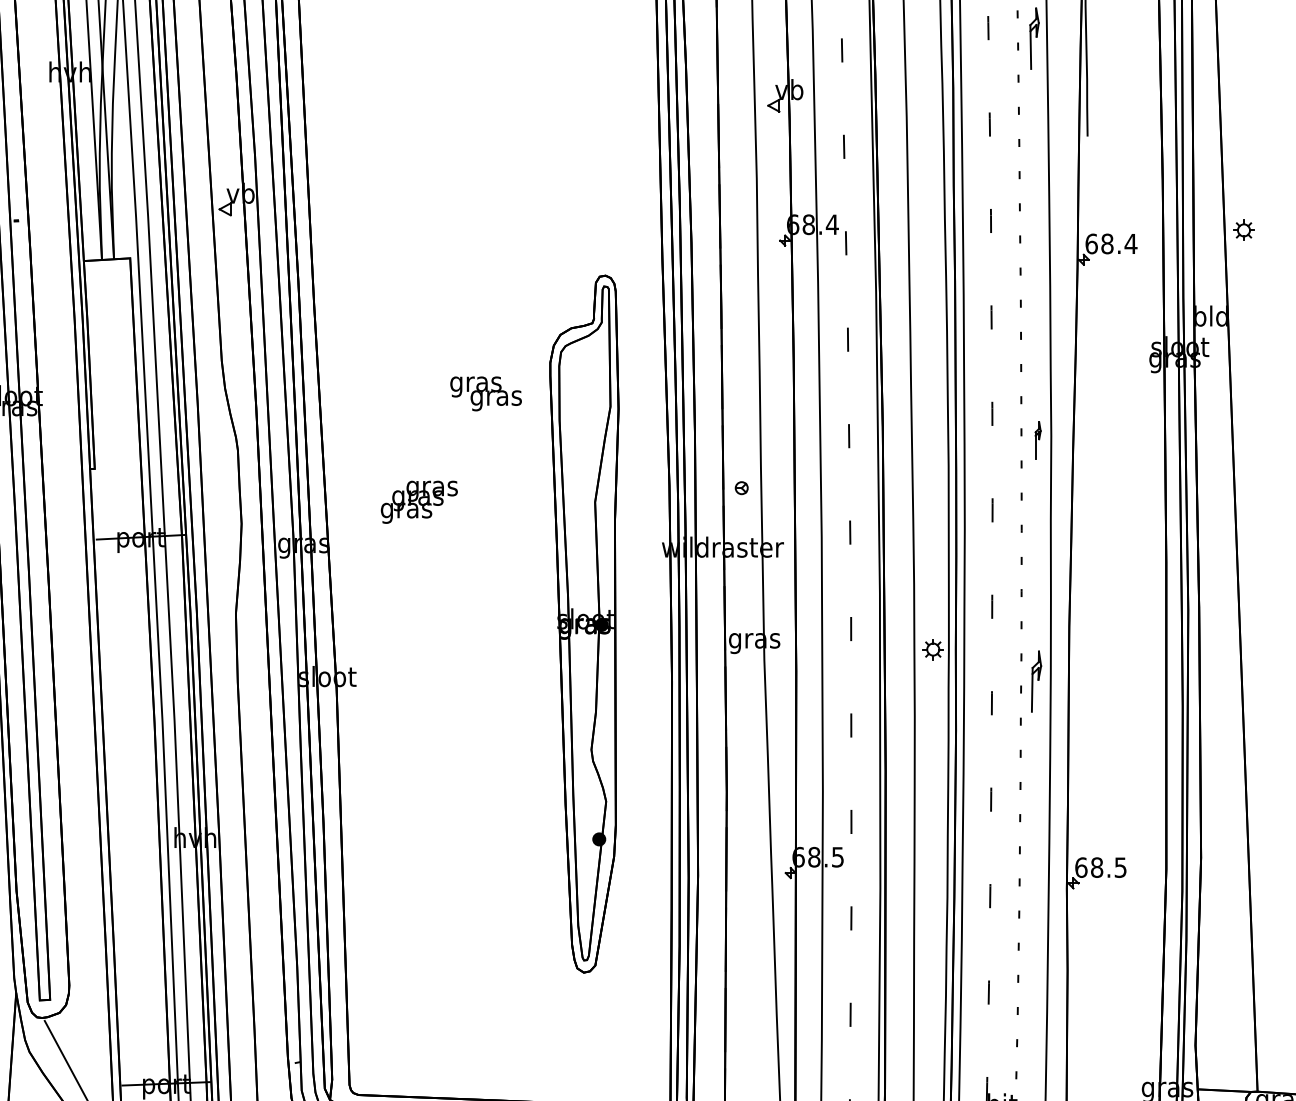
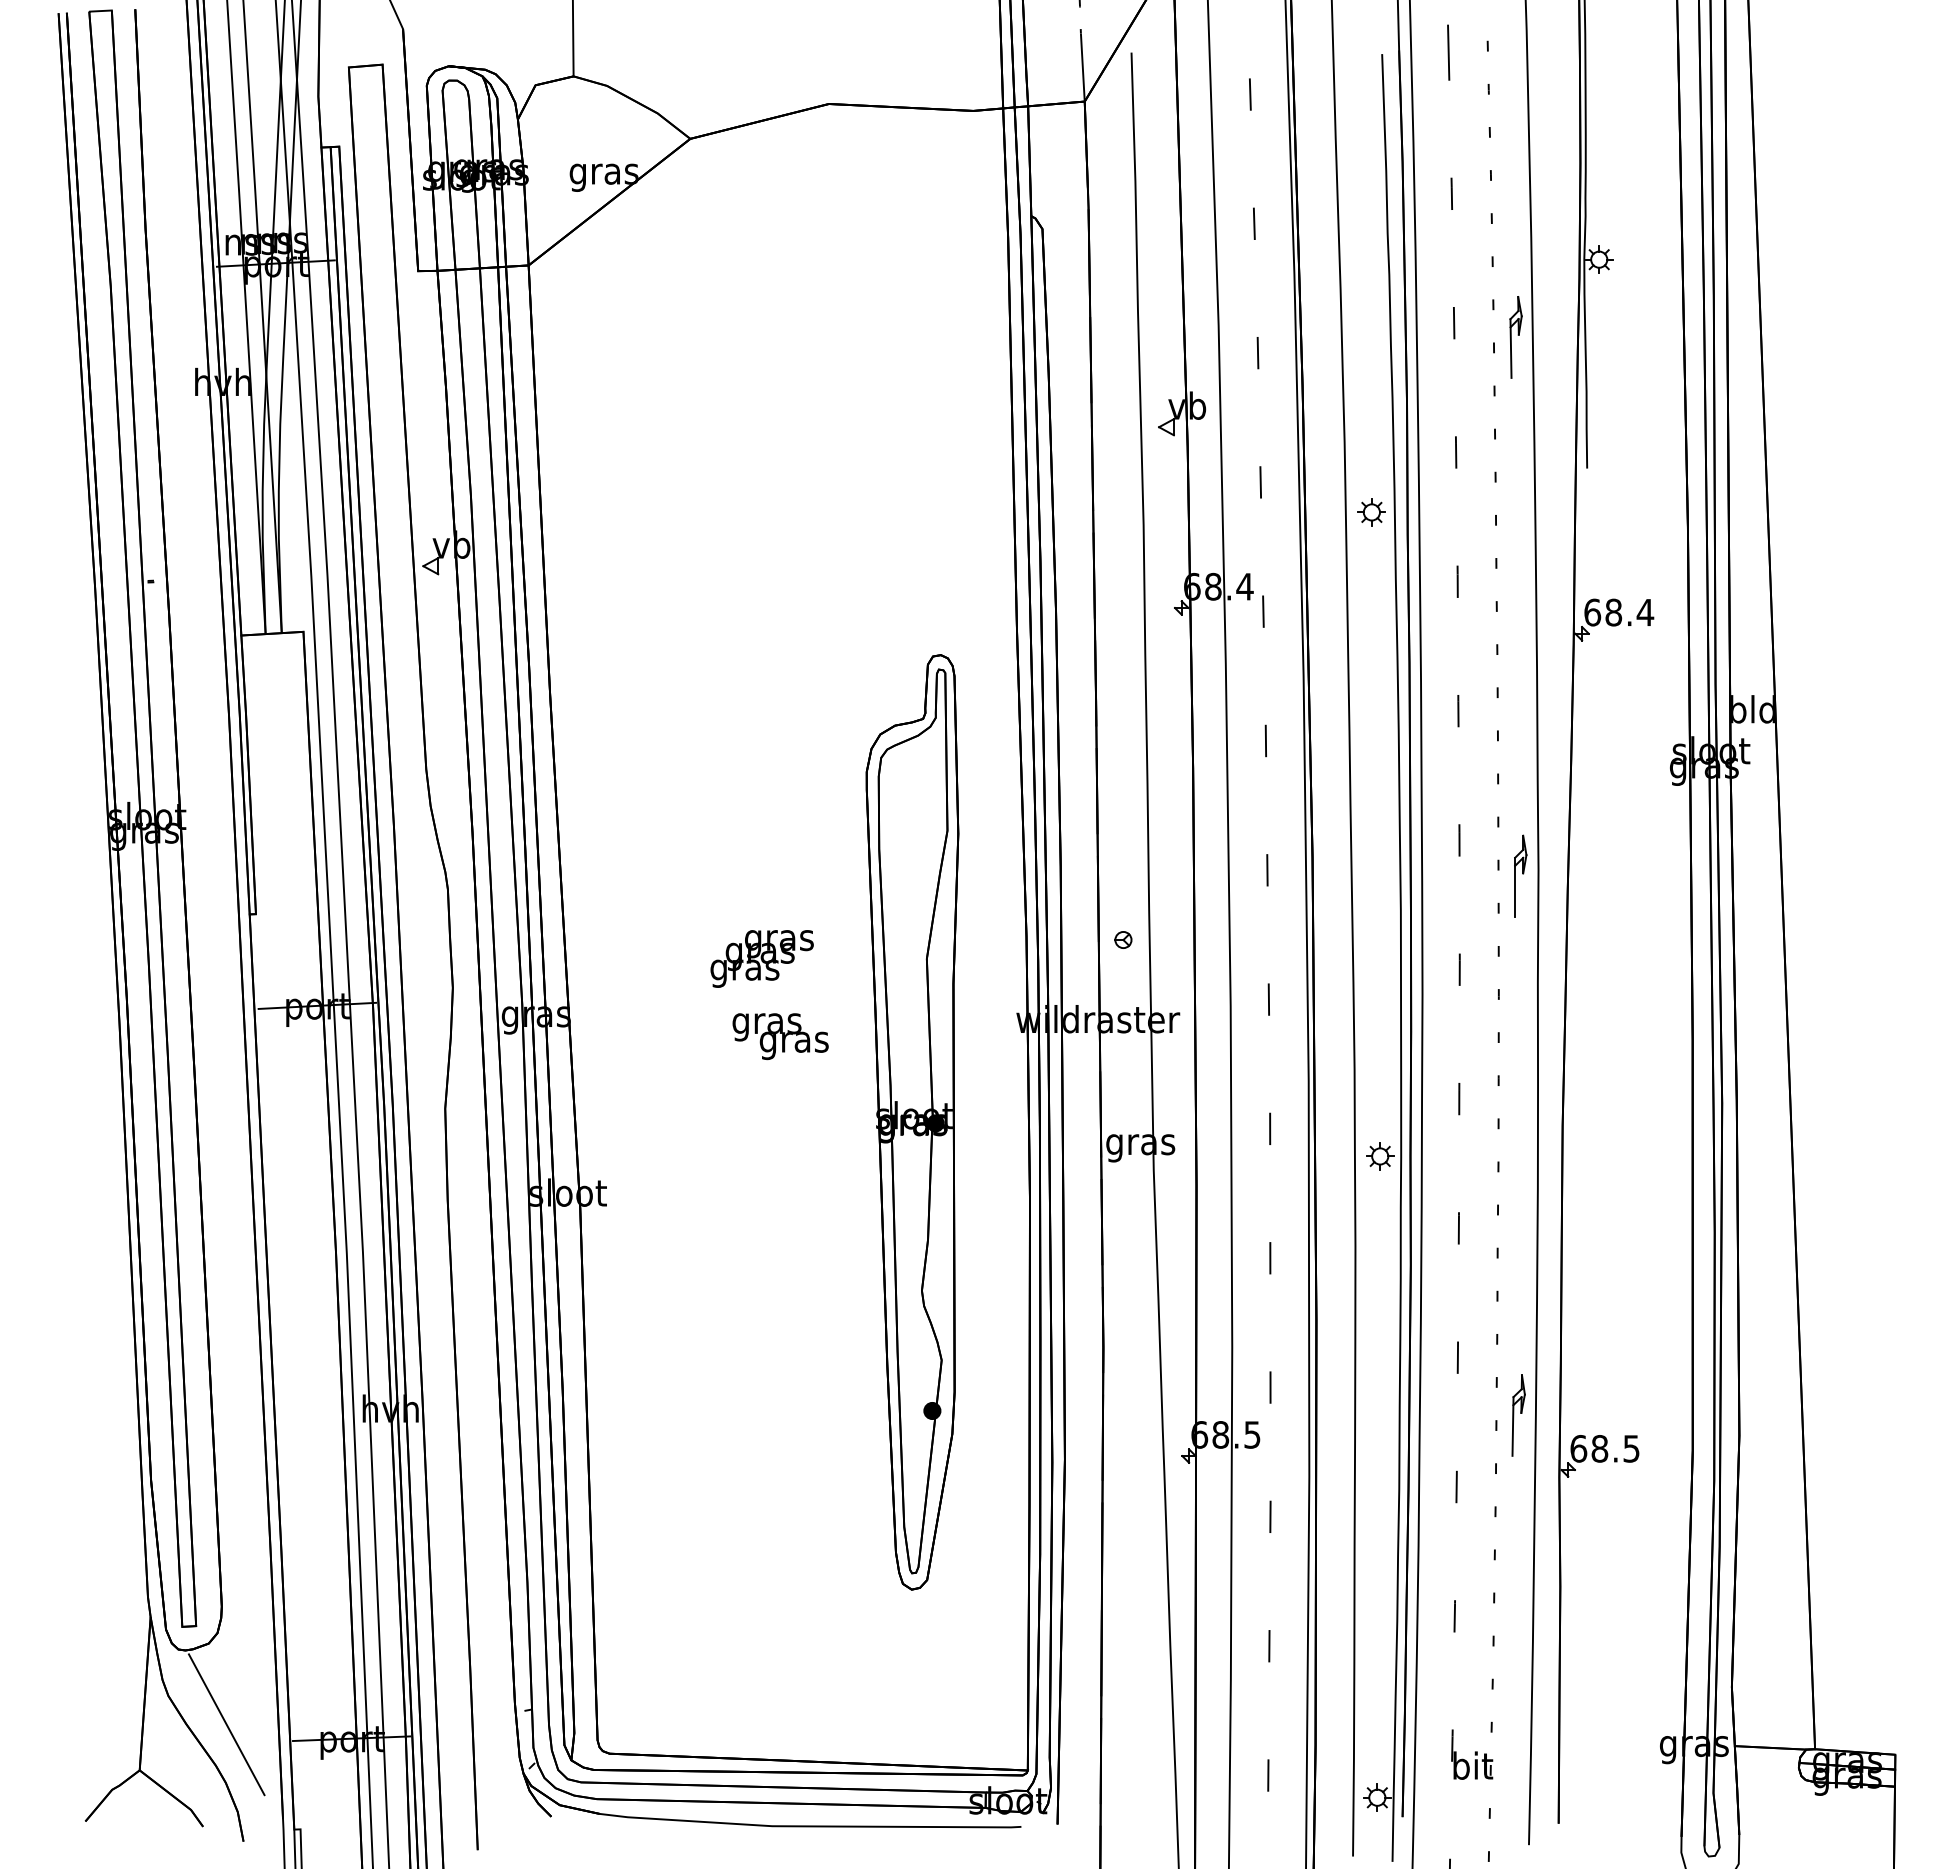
part: (1243, 230) -> (1371, 512), moved
text: (485, 393) -> (780, 1036), moved
part: (1037, 440) -> (1520, 875), size x1.67
text: (418, 501) -> (761, 958), moved
part: (1036, 681) -> (1518, 1415), moved

